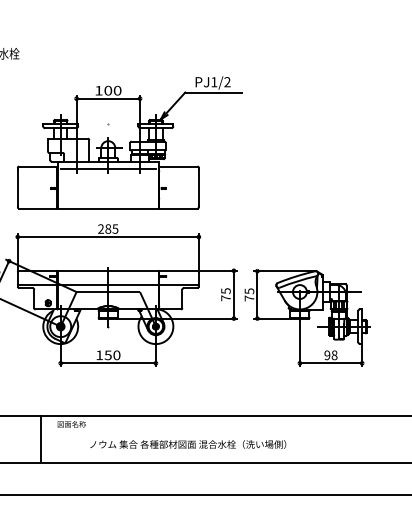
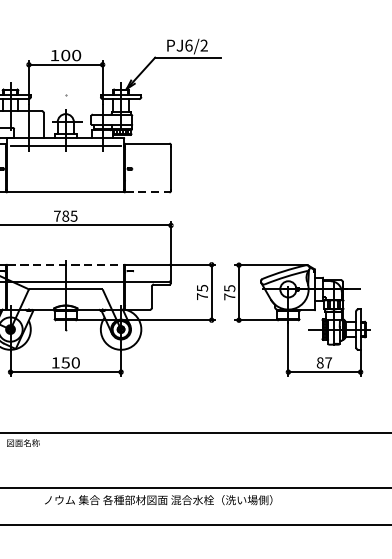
text: (214, 82) -> (189, 45), PJ1/2 -> PJ6/2
line: (178, 208) -> (147, 192), solid -> dashed
text: (100, 228) -> (56, 215), 285 -> 785
line: (108, 270) -> (66, 264), solid -> dashed
text: (330, 355) -> (323, 363), 98 -> 87
text: (188, 444) -> (158, 500), moved

